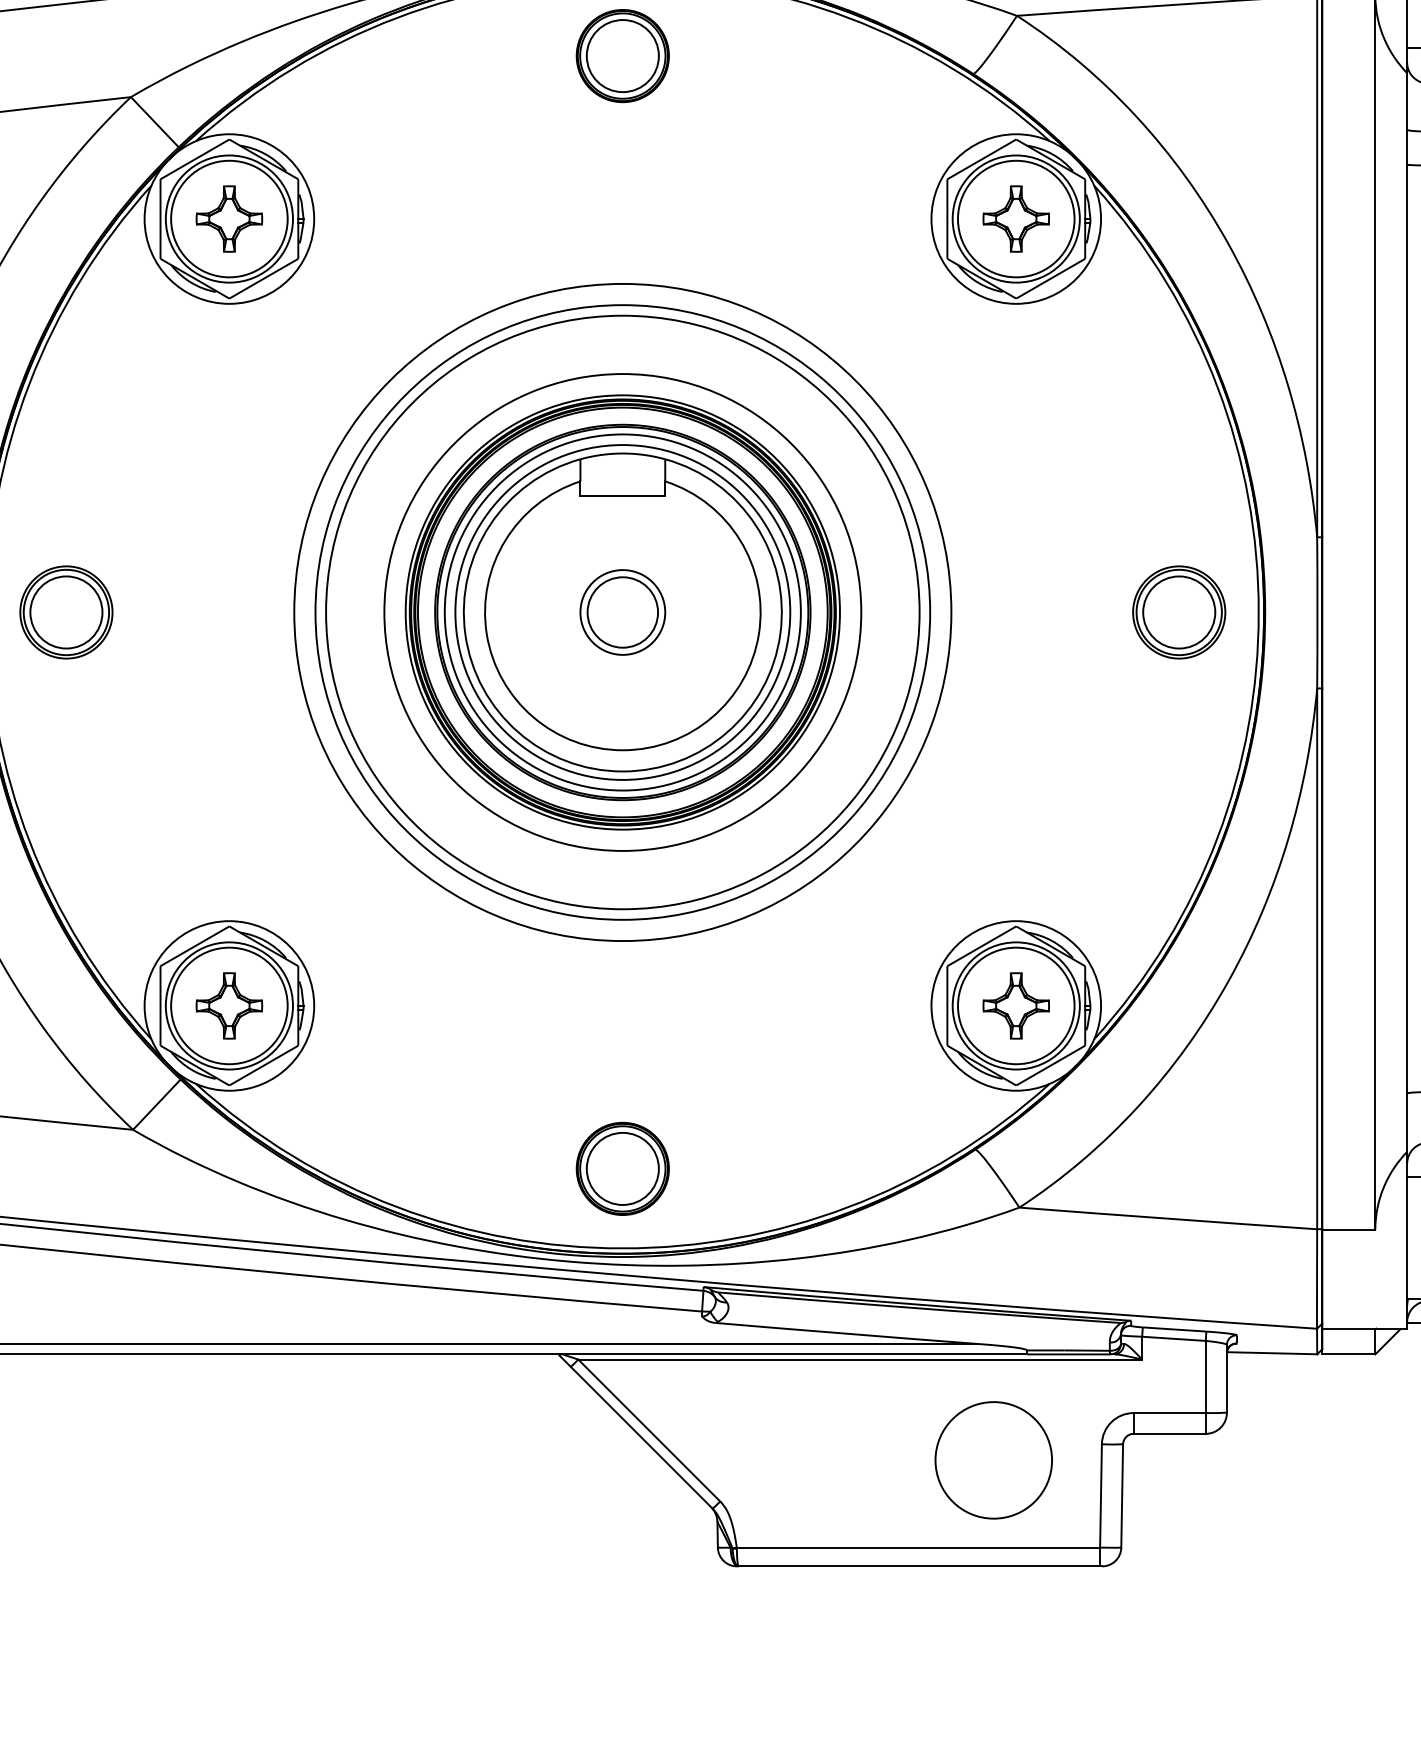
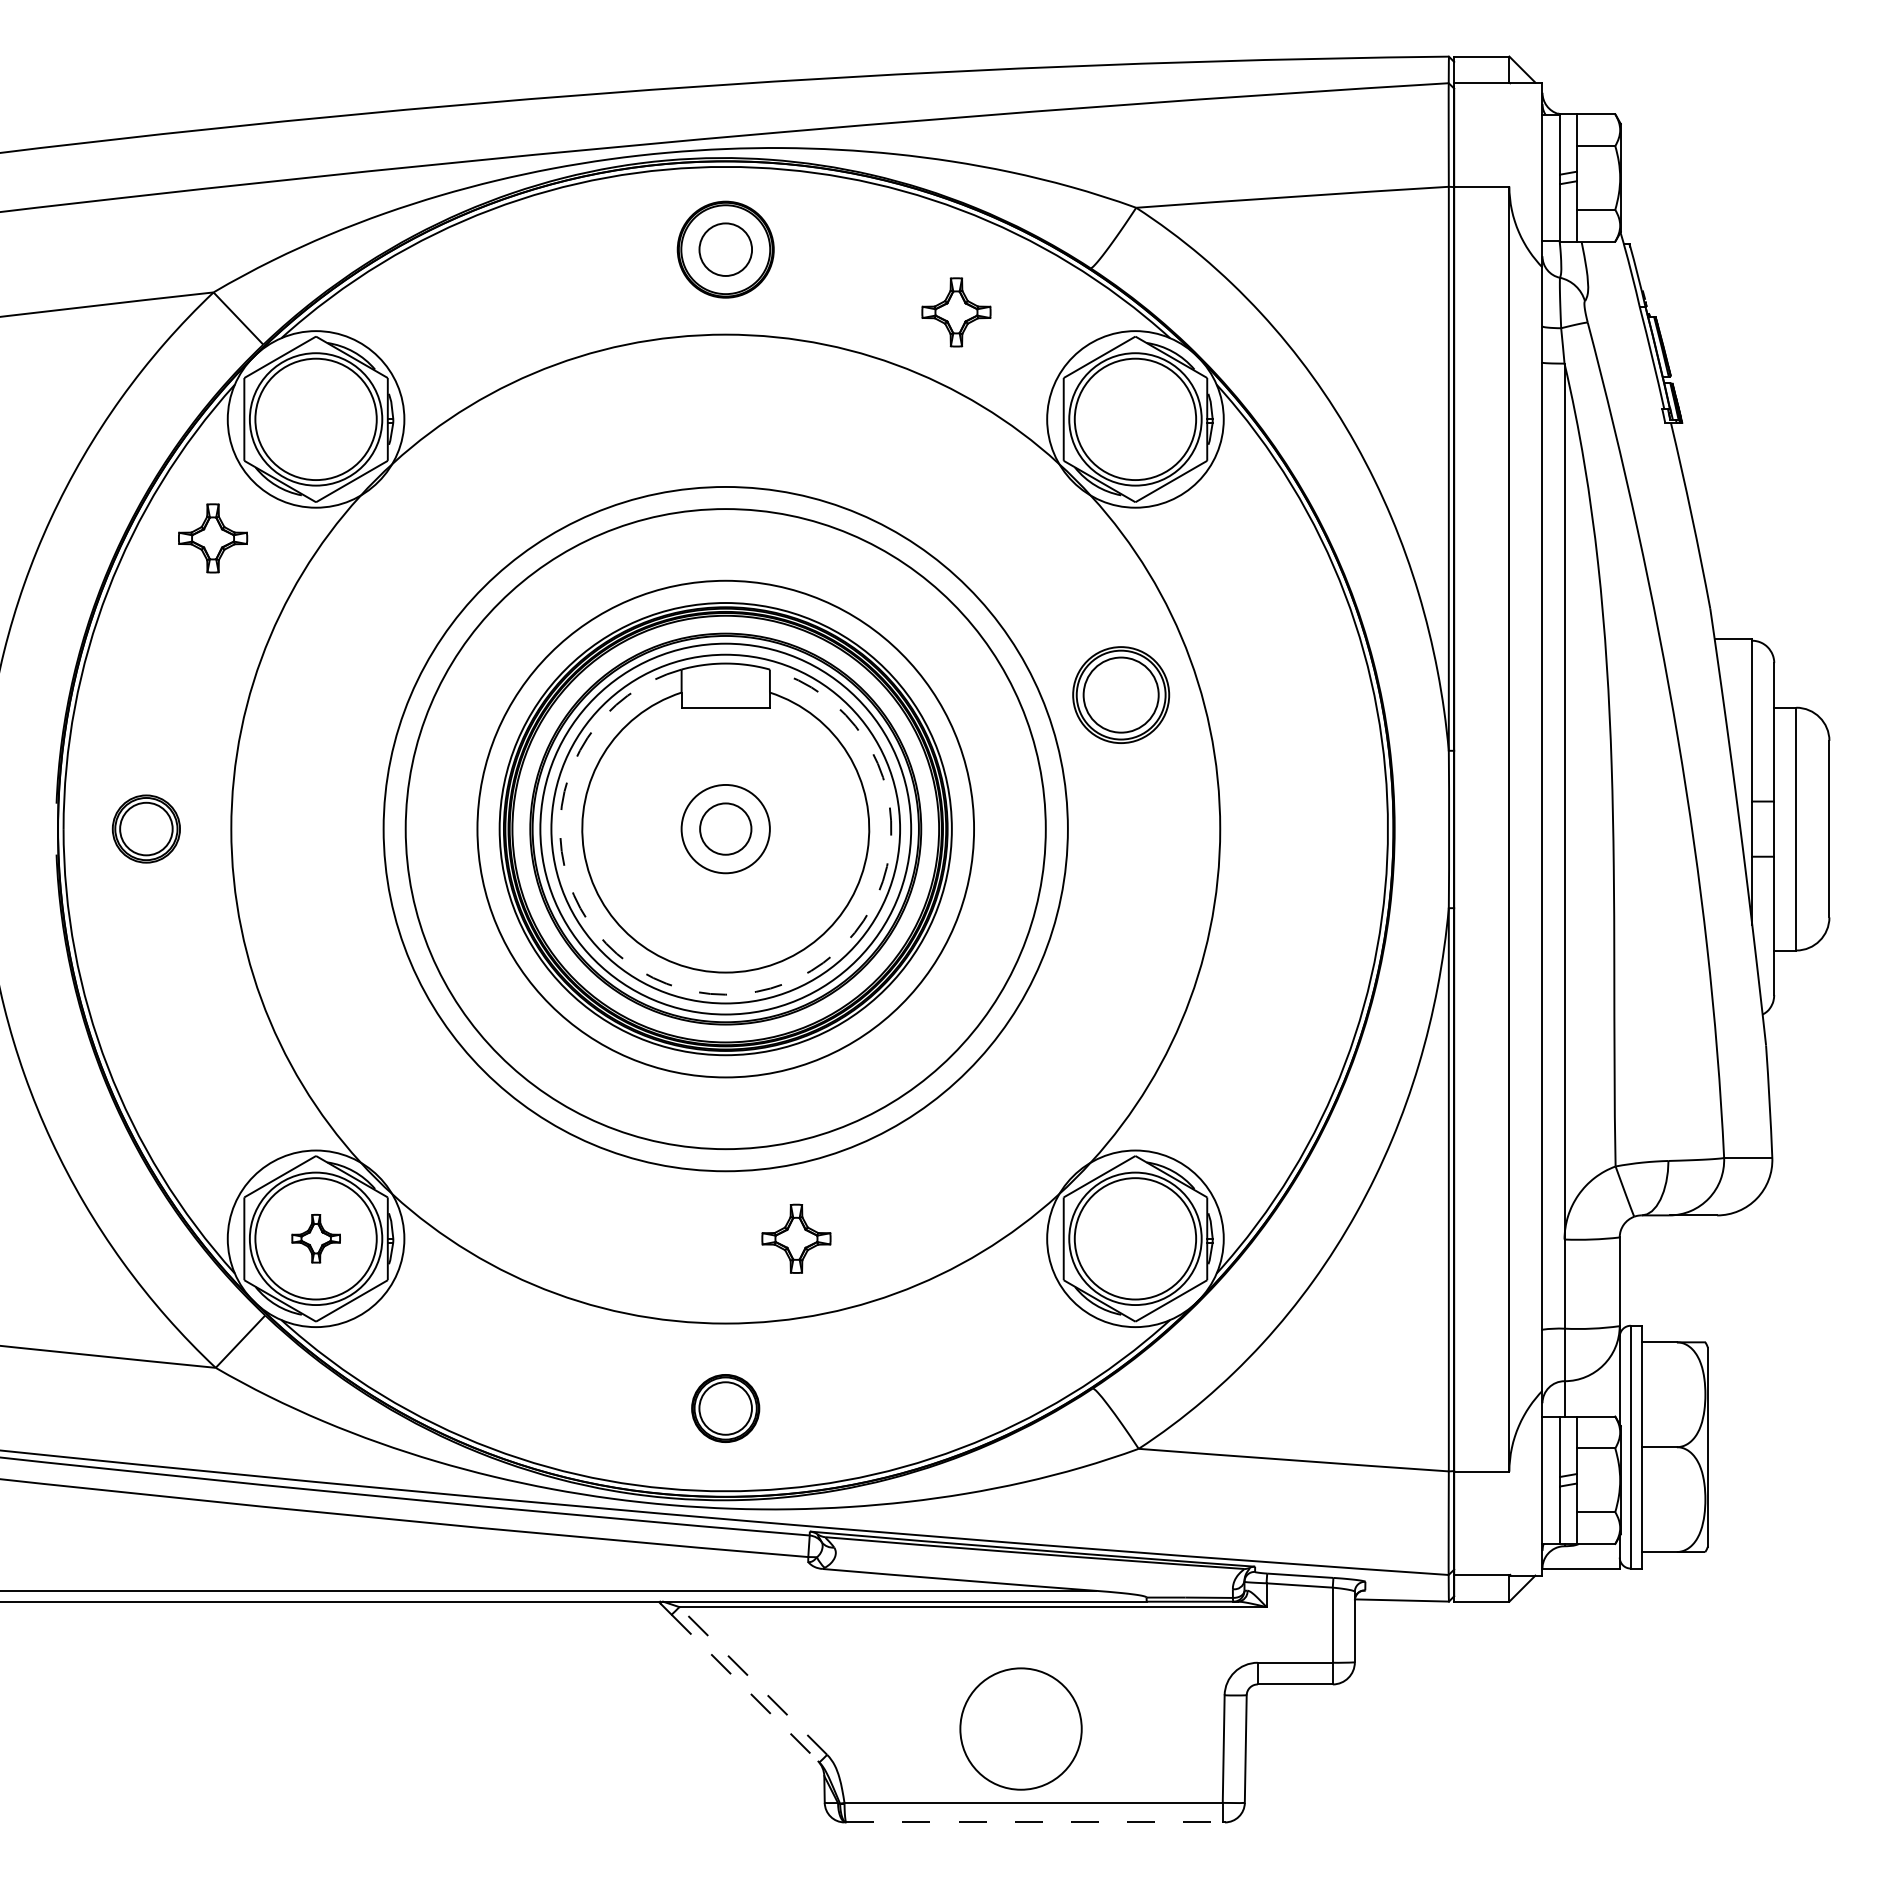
circle: (622, 55) -> (725, 249), size x0.7
part: (229, 219) -> (213, 538), moved
part: (1016, 219) -> (956, 312), moved
part: (66, 611) -> (146, 828), size x0.7
circle: (622, 611) -> (725, 828), size x0.7
part: (1179, 611) -> (1121, 694), moved
circle: (622, 612) -> (725, 829), size x1.6
arc: (622, 771) -> (725, 994), solid -> dashed
part: (229, 1005) -> (316, 1238), size x0.7
part: (1016, 1005) -> (796, 1238), moved
part: (622, 1168) -> (725, 1408), size x0.7
line: (648, 1430) -> (752, 1680), solid -> dashed
line: (641, 1437) -> (745, 1688), solid -> dashed
circle: (993, 1459) -> (1020, 1728), moved
line: (920, 1566) -> (1035, 1822), solid -> dashed

